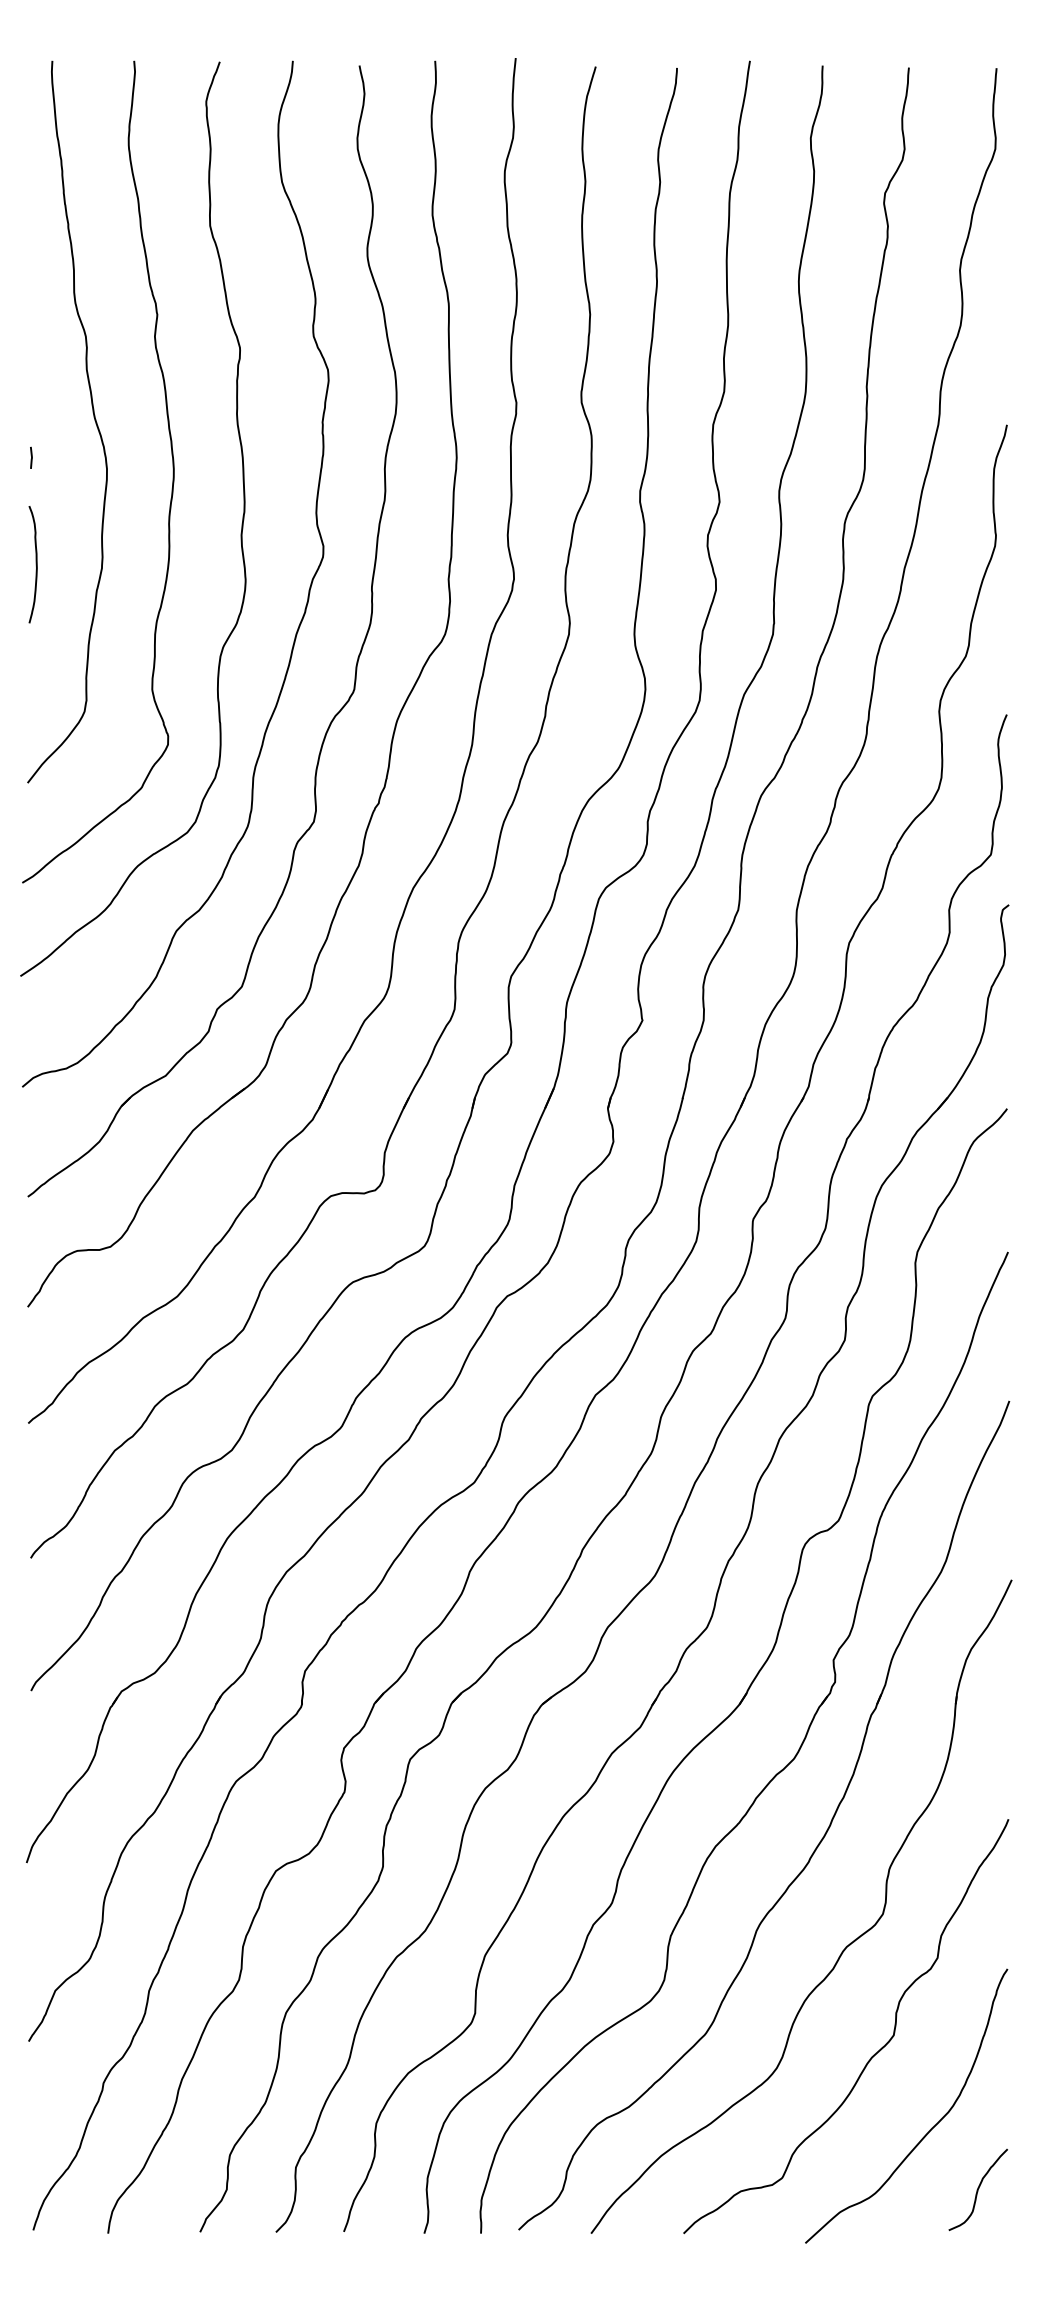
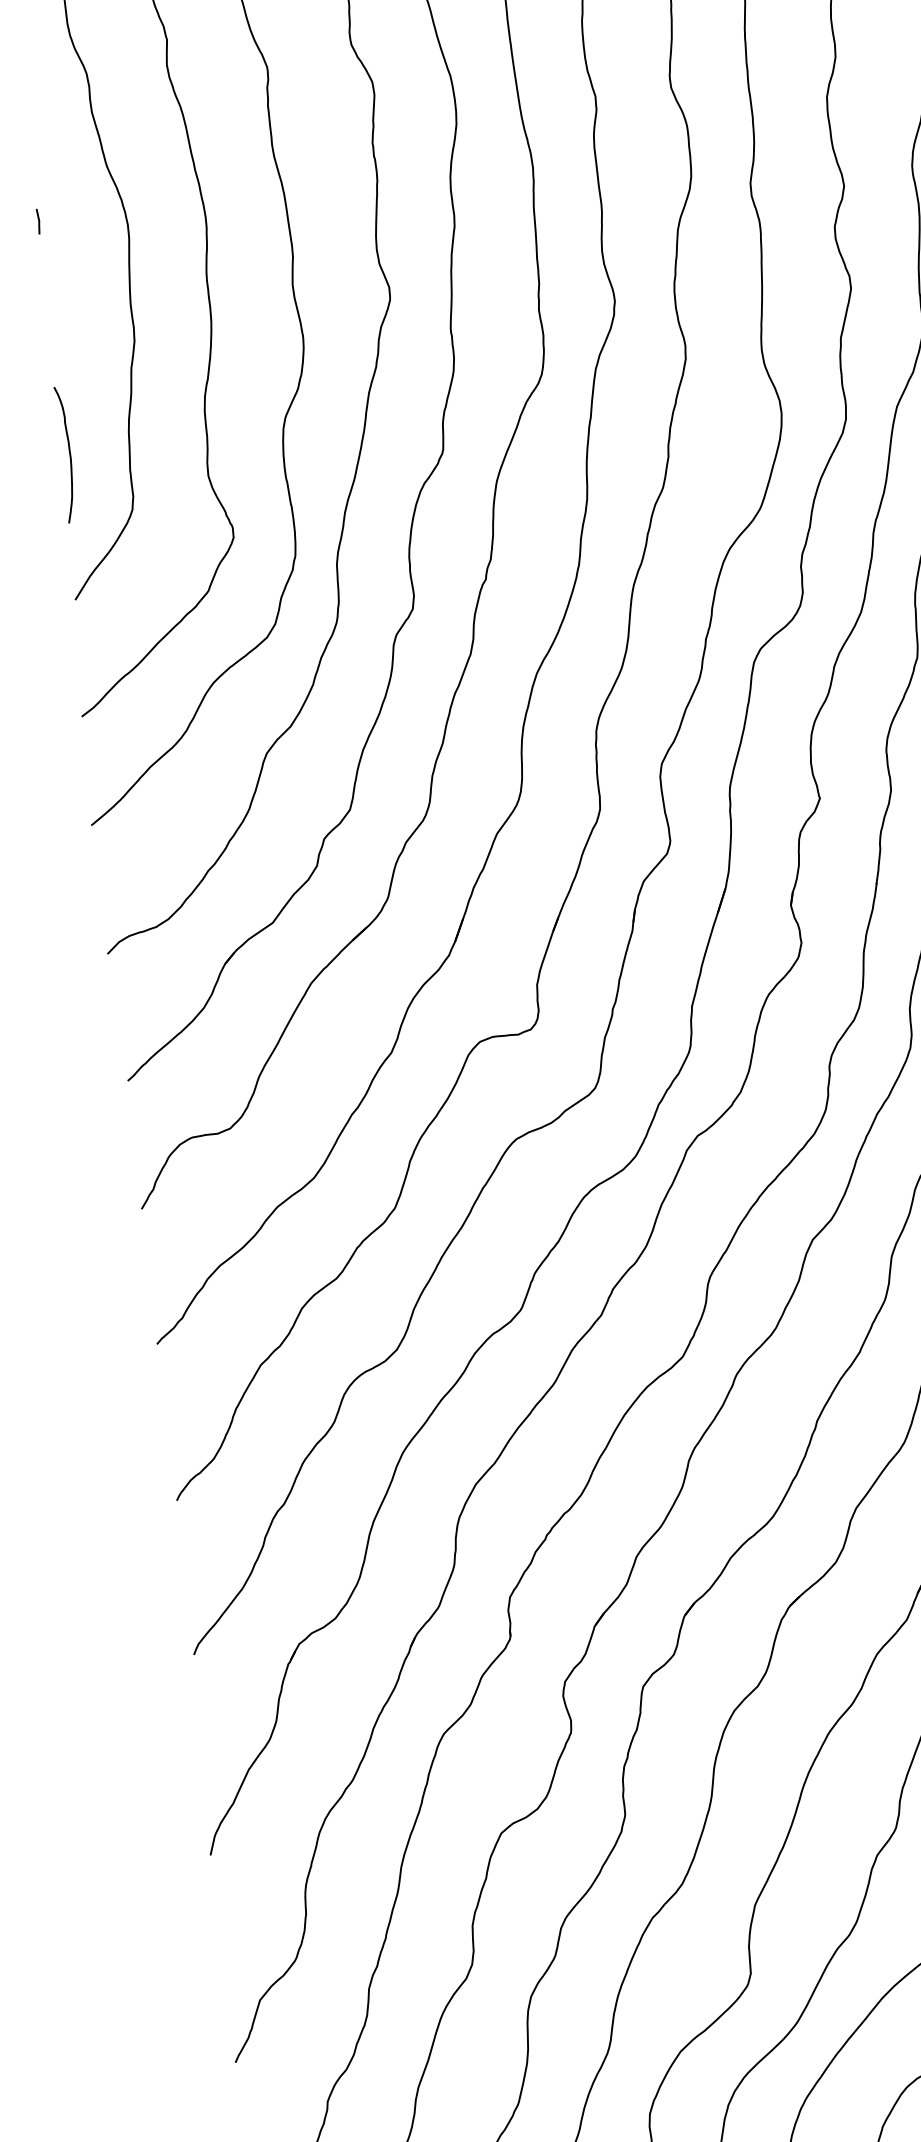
curve: (35, 564) -> (68, 454), moved

